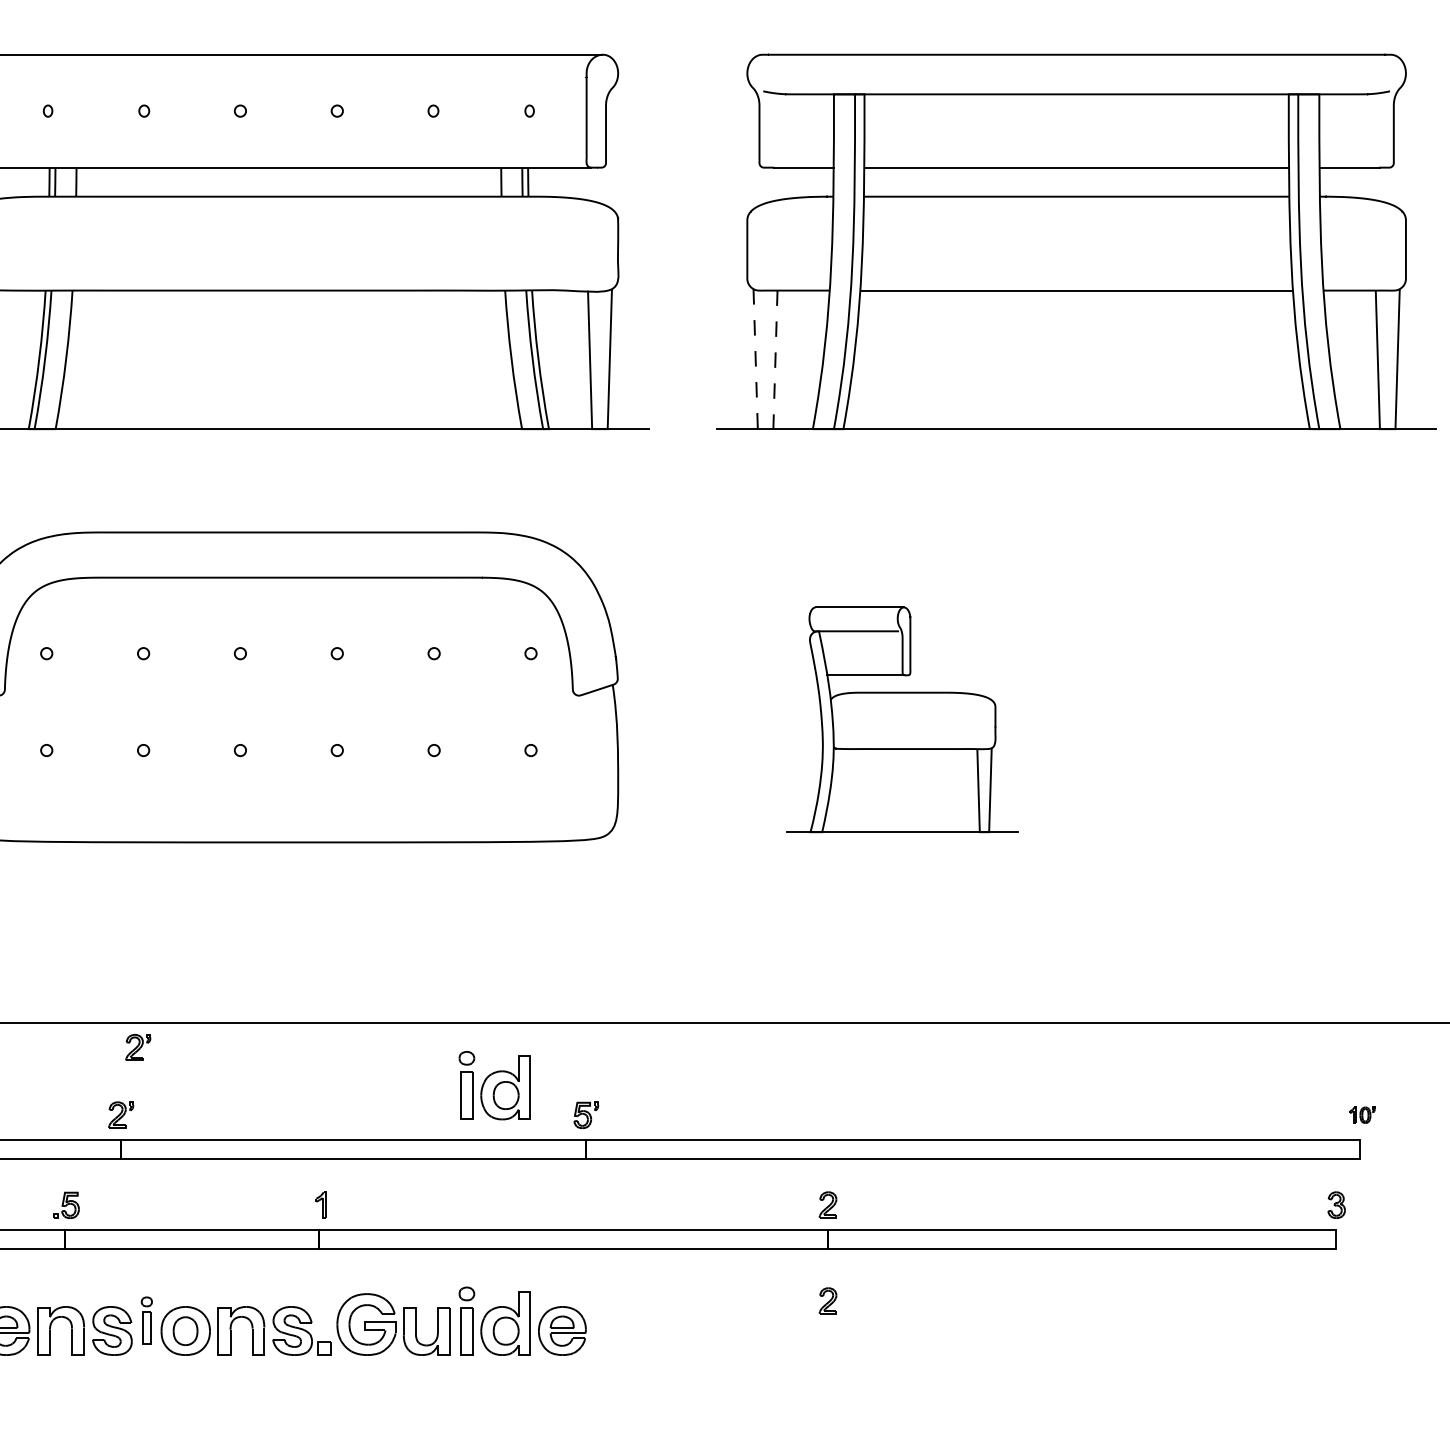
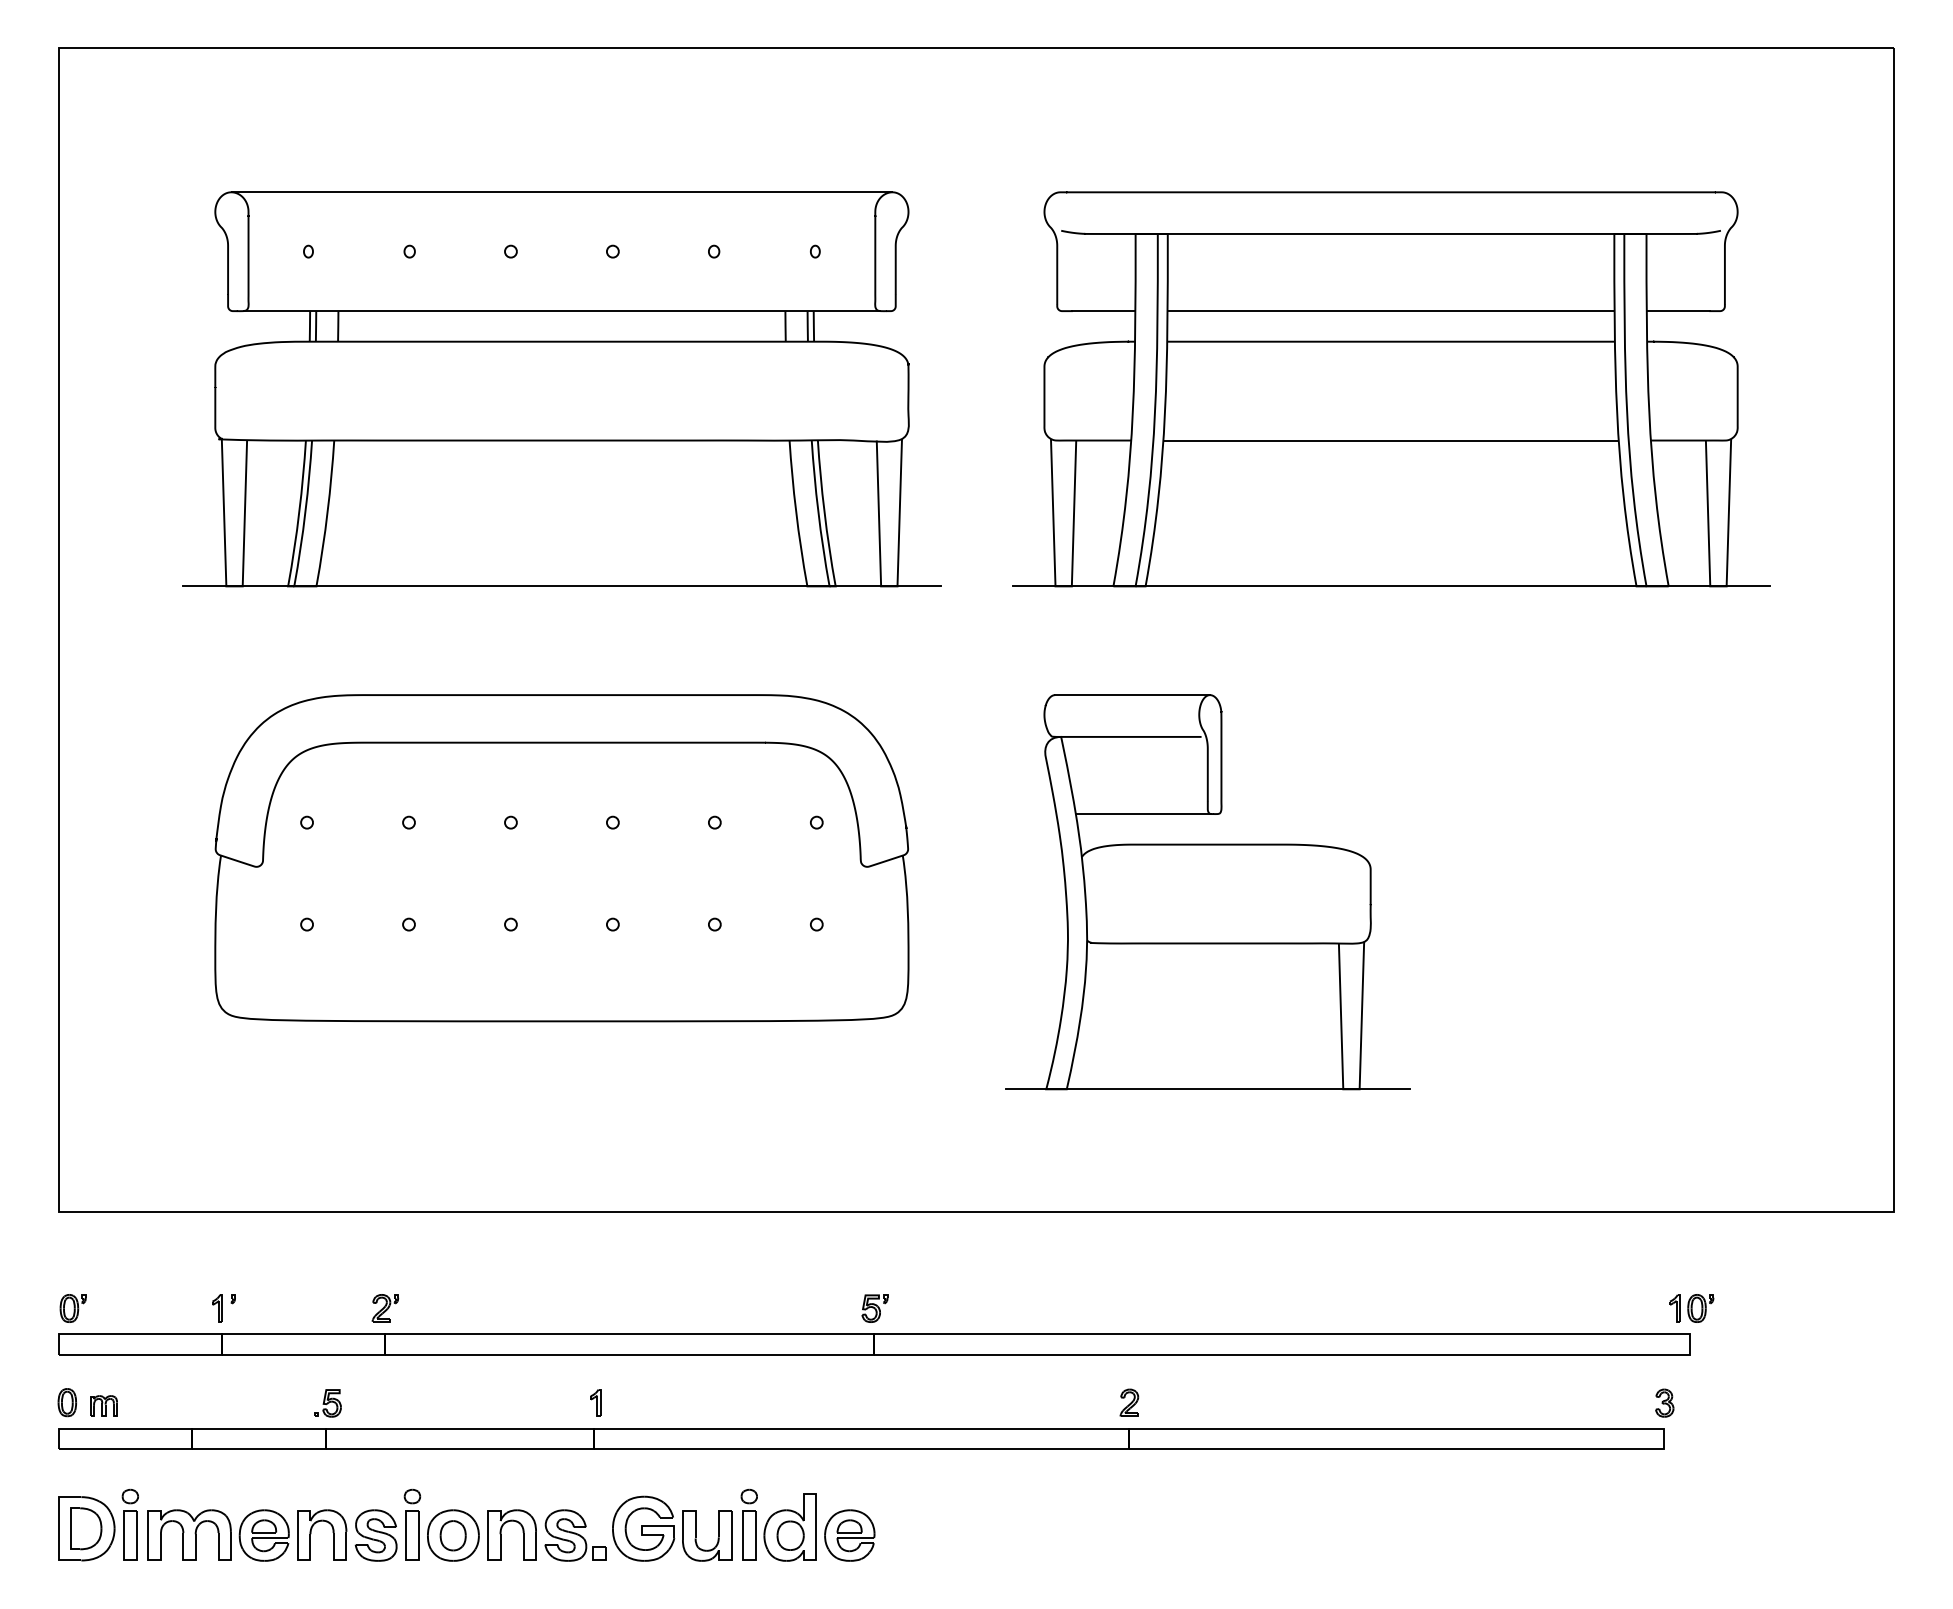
line: (765, 429) -> (1063, 586), dashed -> solid
part: (902, 720) -> (1207, 892), size x1.67
part: (138, 1047) -> (403, 1237), removed
part: (494, 1084) -> (778, 1276), removed
part: (1362, 1115) -> (1691, 1308), size x1.67
part: (828, 1300) -> (1129, 1503), removed
part: (146, 1320) -> (412, 1524), size x1.43

